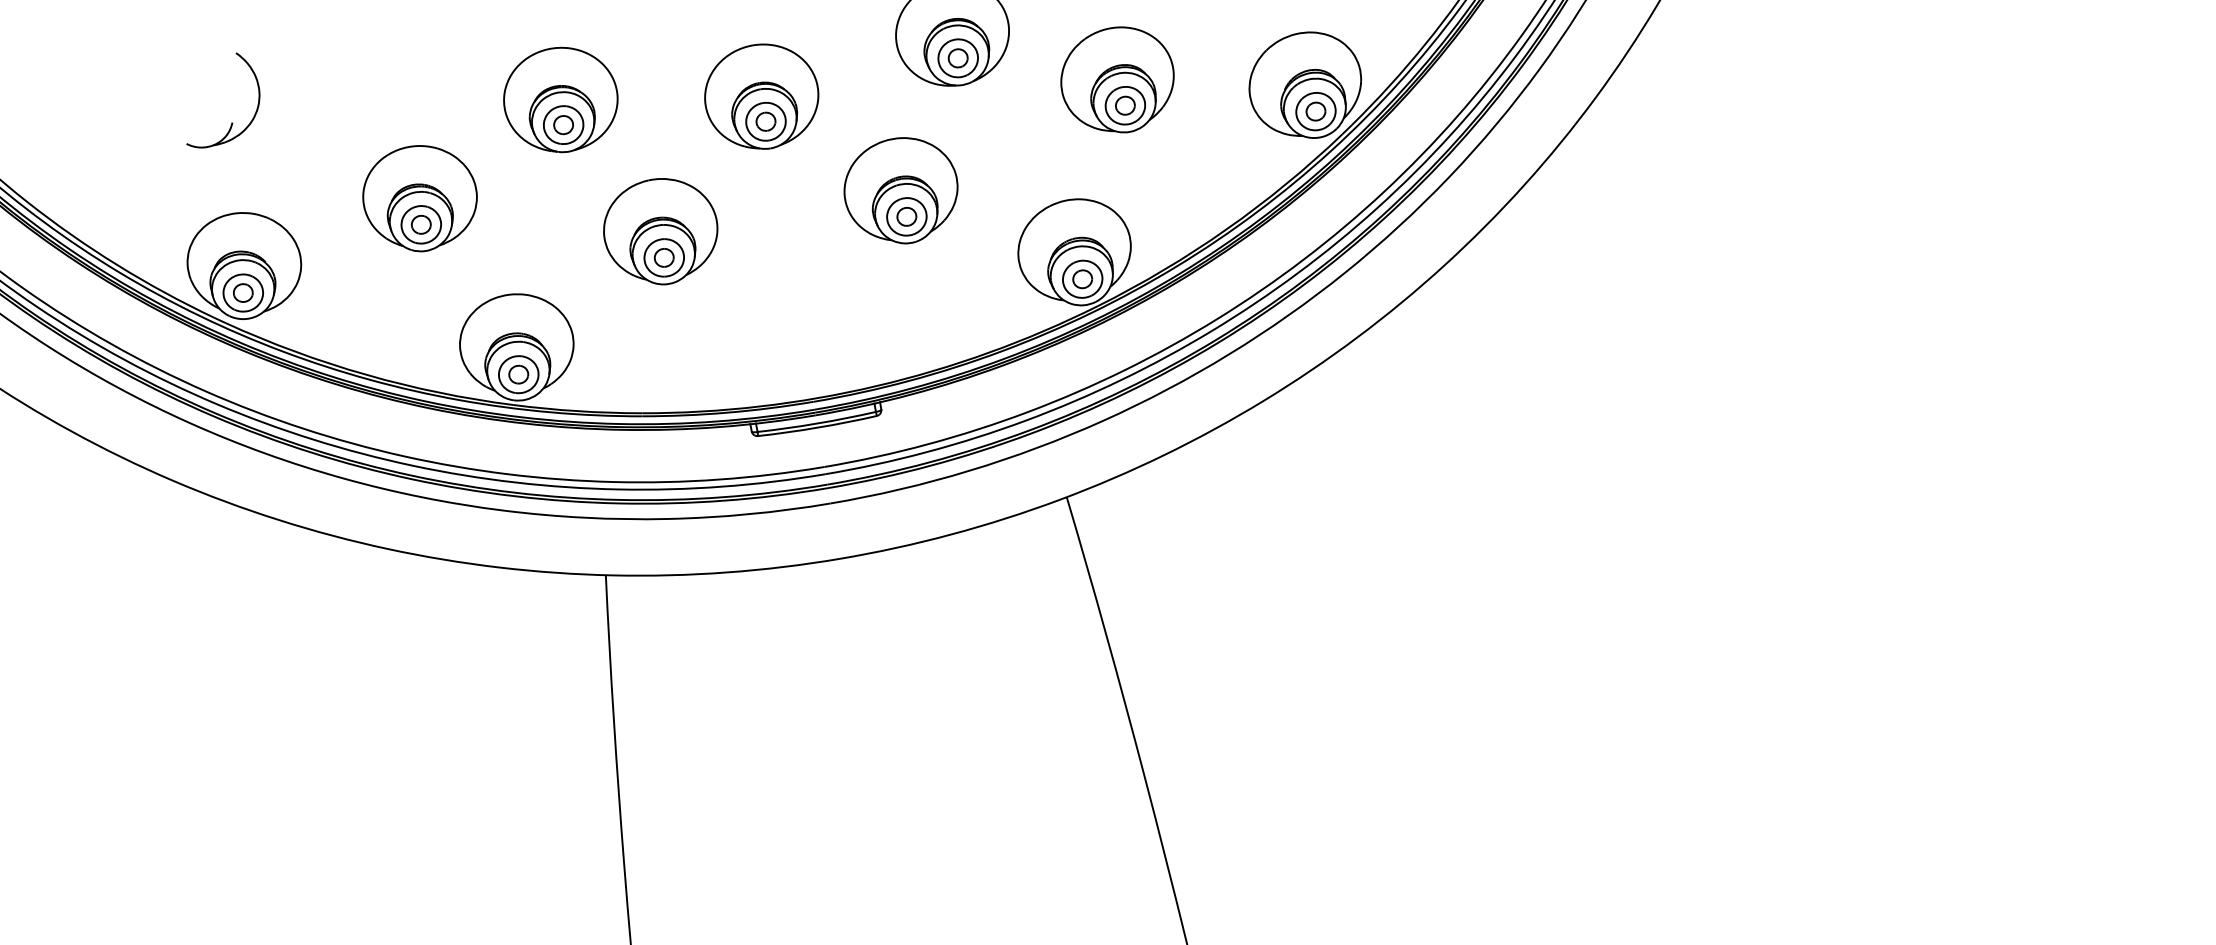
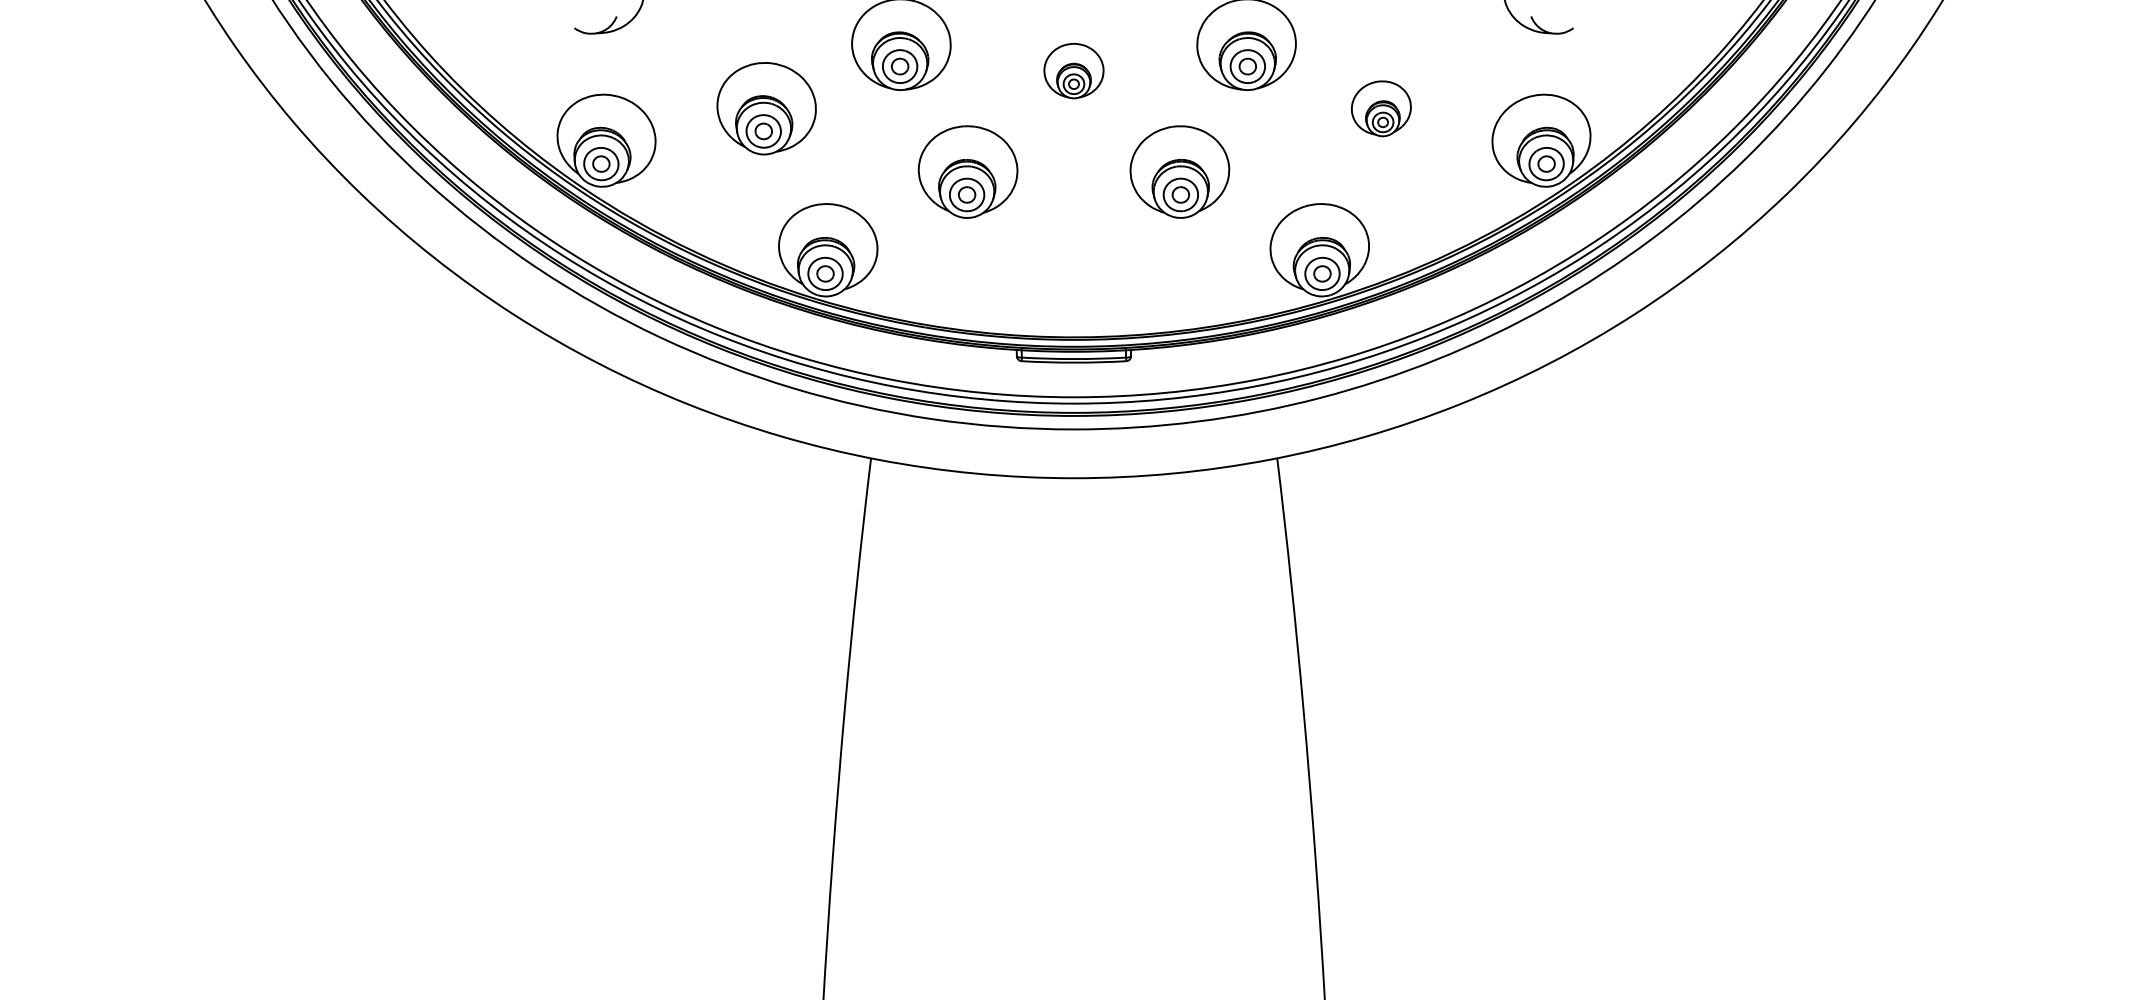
part: (1117, 80) -> (1381, 108), size x0.6
part: (761, 96) -> (1073, 70), size x0.6

